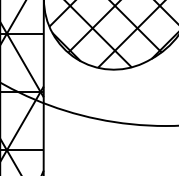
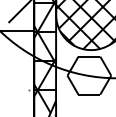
hatch: (110, 120) -> (89, 75), added

